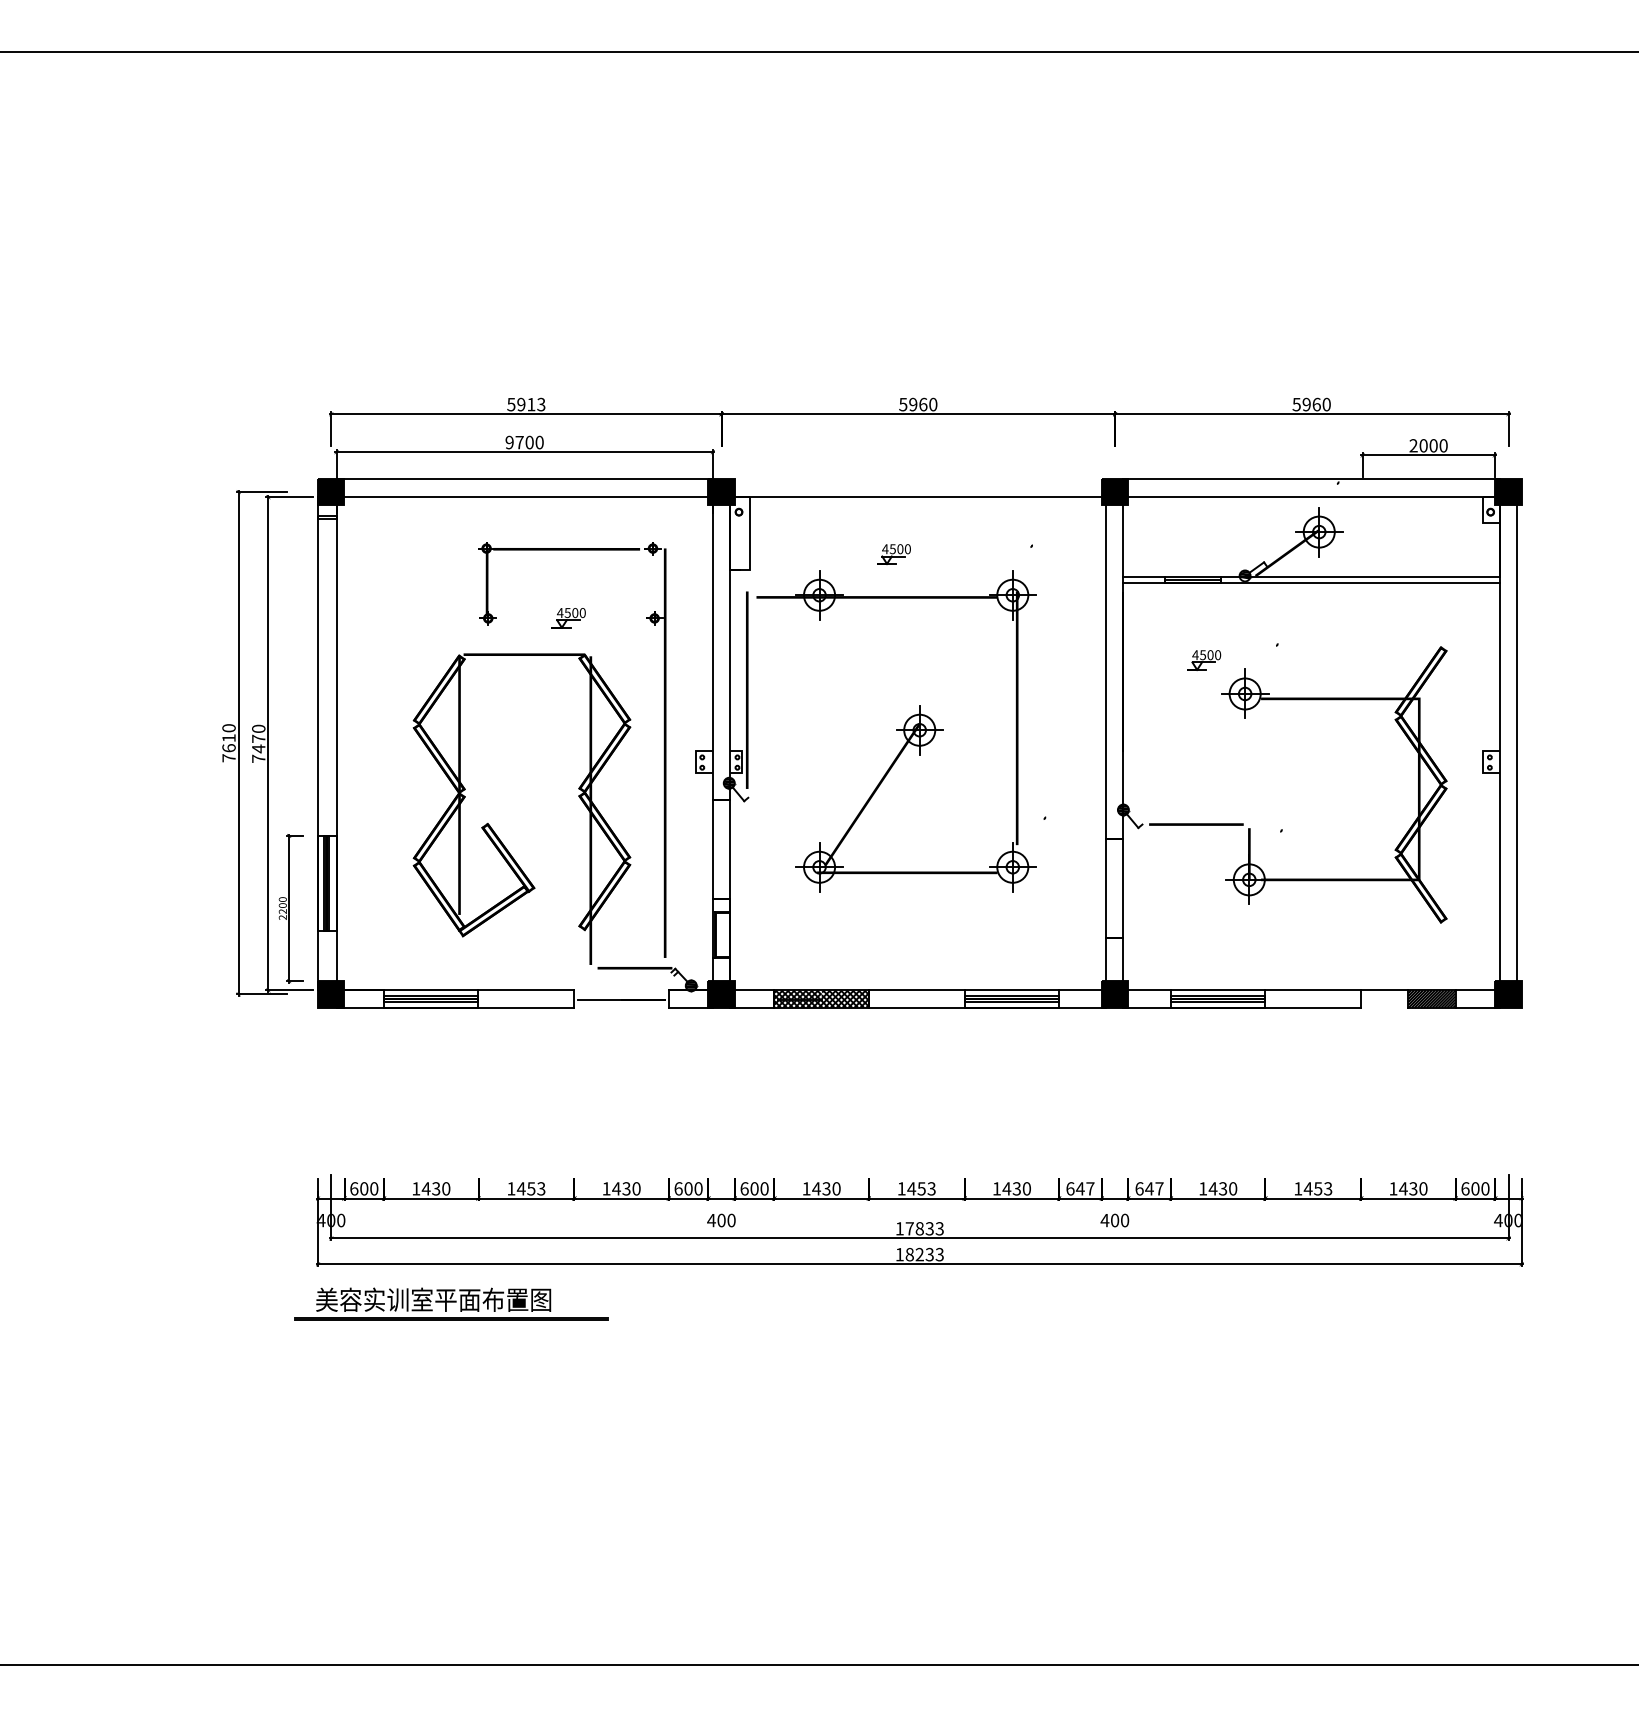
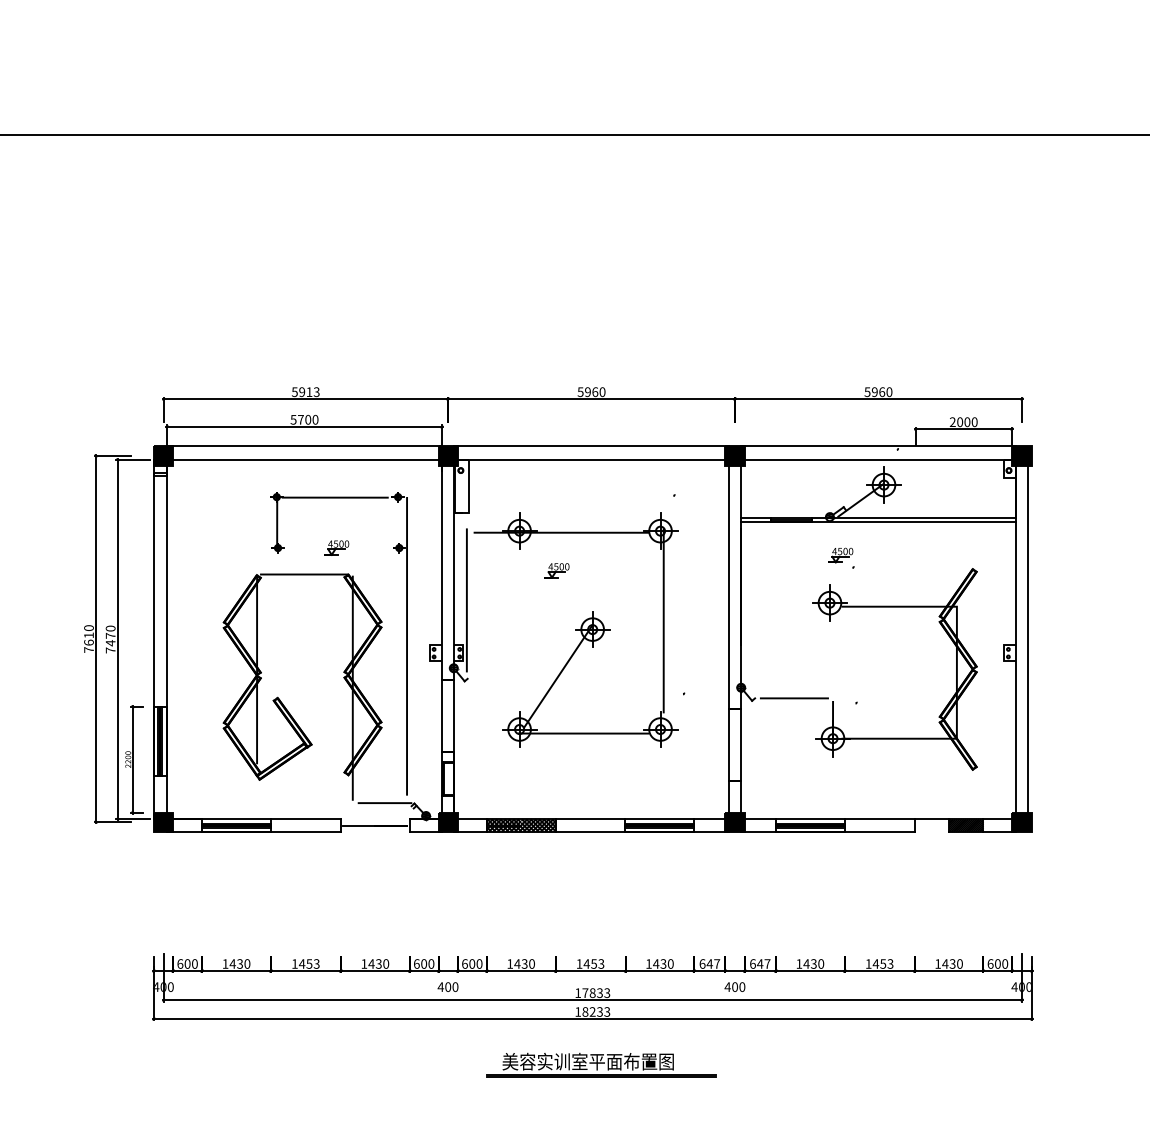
text: (509, 442) -> (293, 419), 9700 -> 5700
line: (918, 478) -> (591, 446), added
part: (893, 554) -> (556, 570), moved
part: (1204, 660) -> (841, 555), moved
part: (451, 1303) -> (601, 1064), moved

